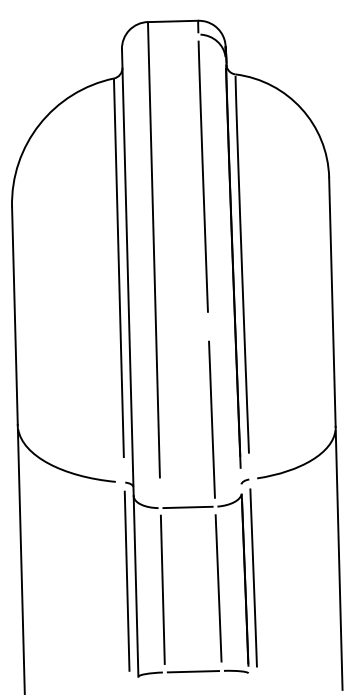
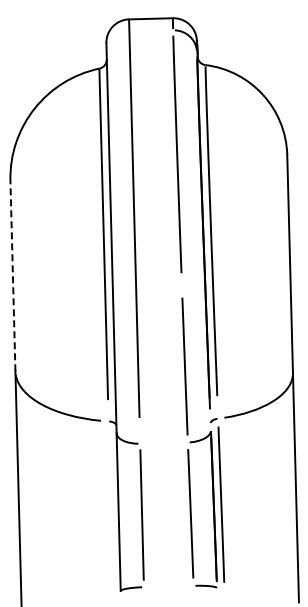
line: (14, 315) -> (12, 275), solid -> dashed
line: (187, 506) -> (163, 442), removed
line: (126, 581) -> (110, 507), removed
line: (193, 671) -> (168, 586), removed

